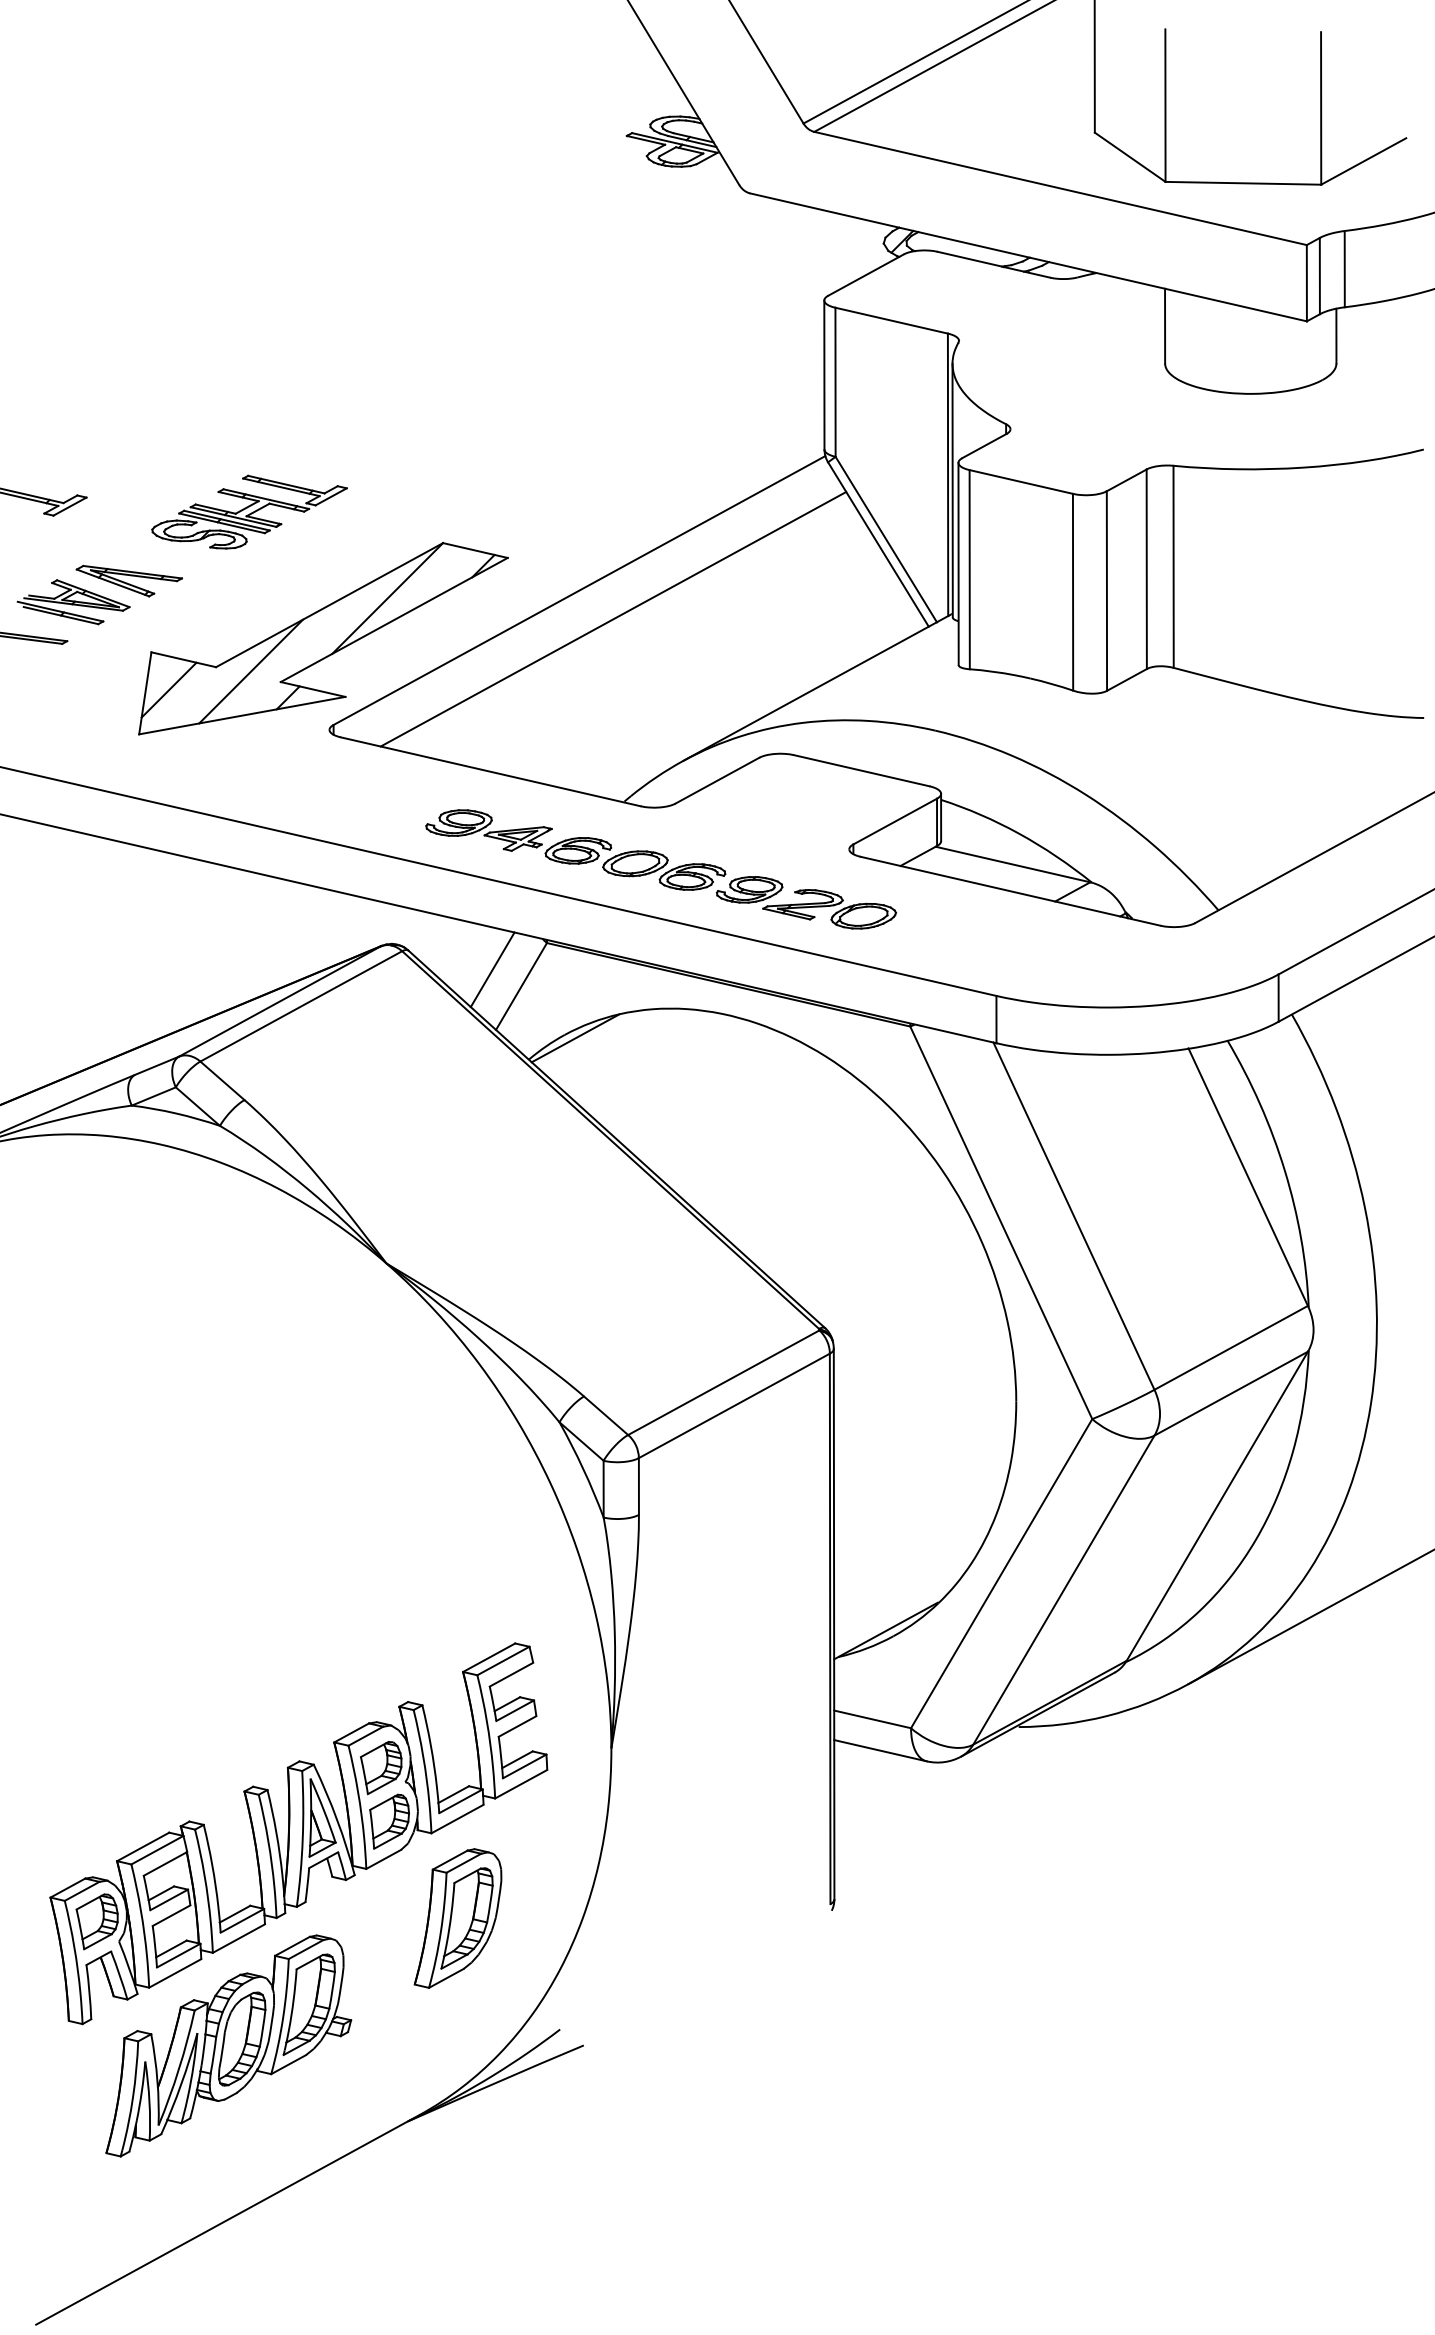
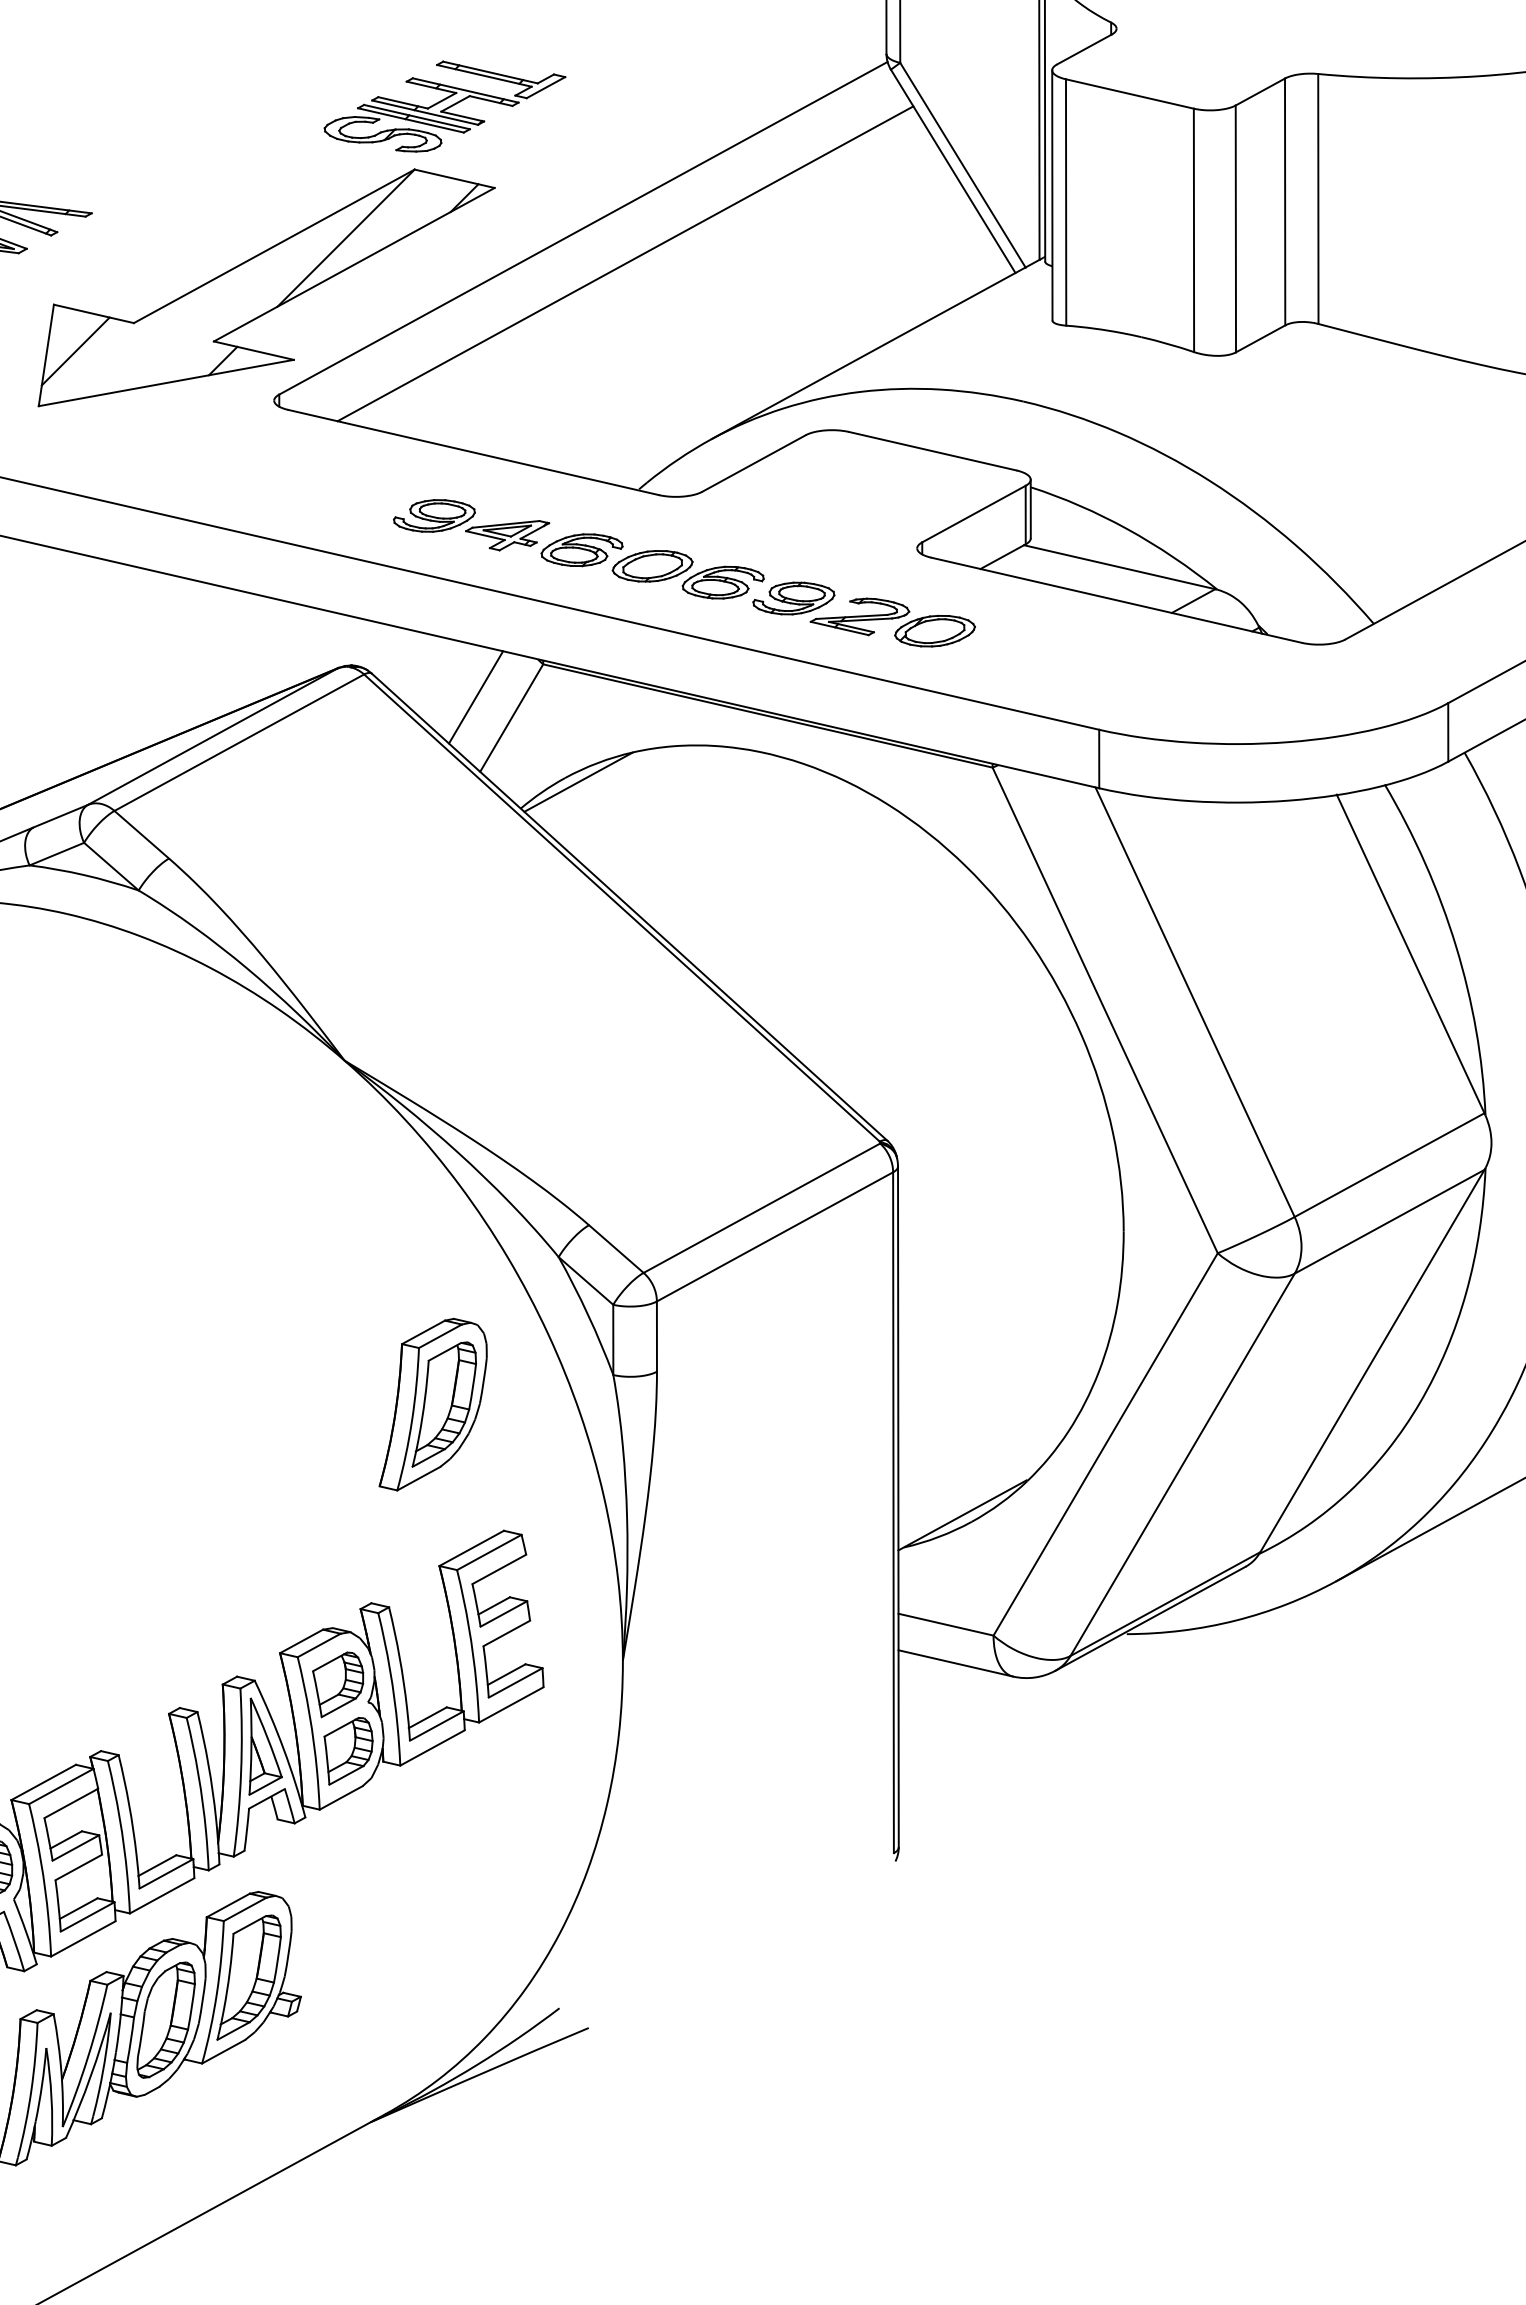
part: (249, 511) -> (444, 105), moved
line: (251, 671) -> (177, 328), removed
part: (457, 1918) -> (432, 1404), moved

